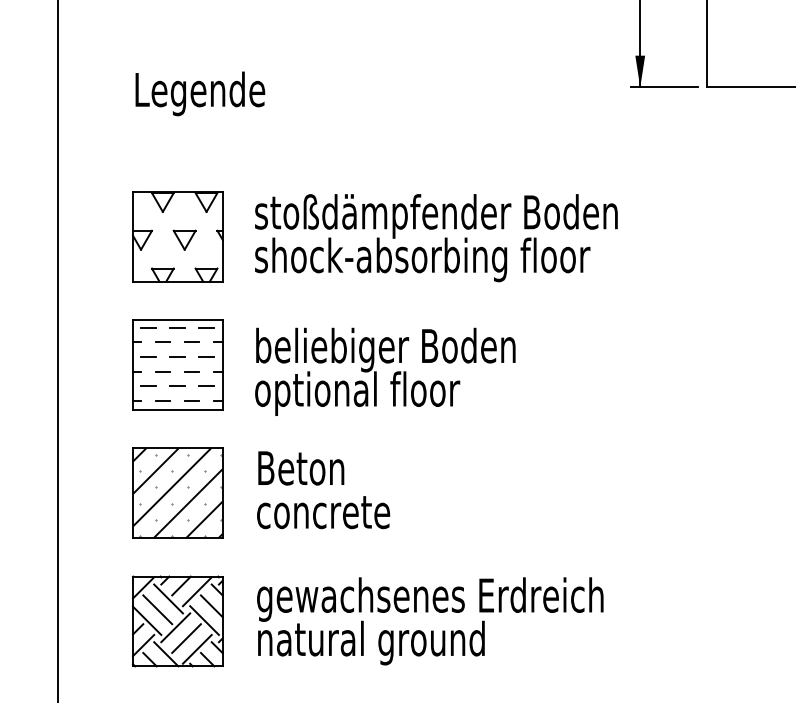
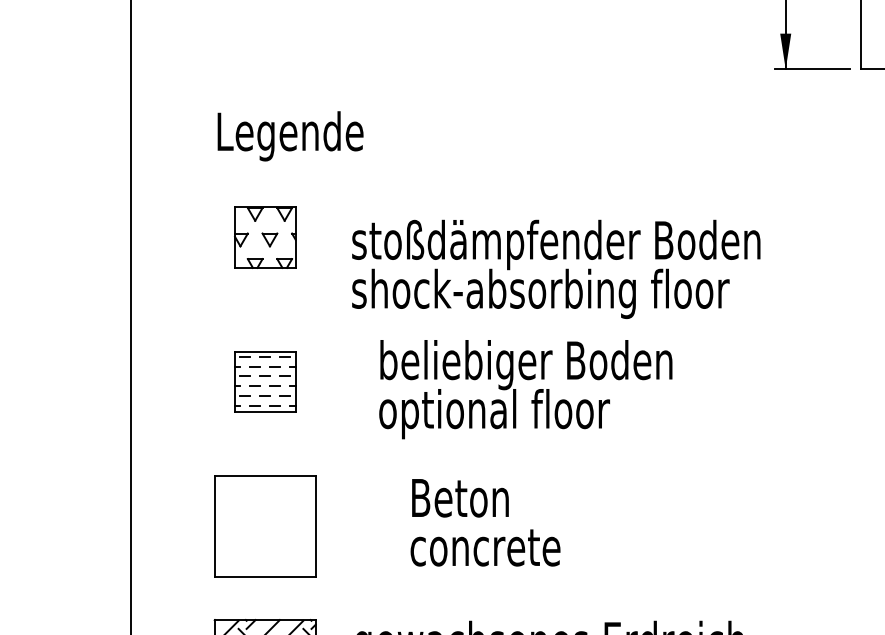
text: (200, 93) -> (290, 135), moved
part: (177, 236) -> (264, 237), size x0.6
text: (436, 238) -> (556, 269), moved
part: (177, 364) -> (264, 381), size x0.6
text: (385, 371) -> (525, 389), moved
text: (323, 490) -> (485, 523), moved
hatch: (177, 493) -> (264, 526), removed

